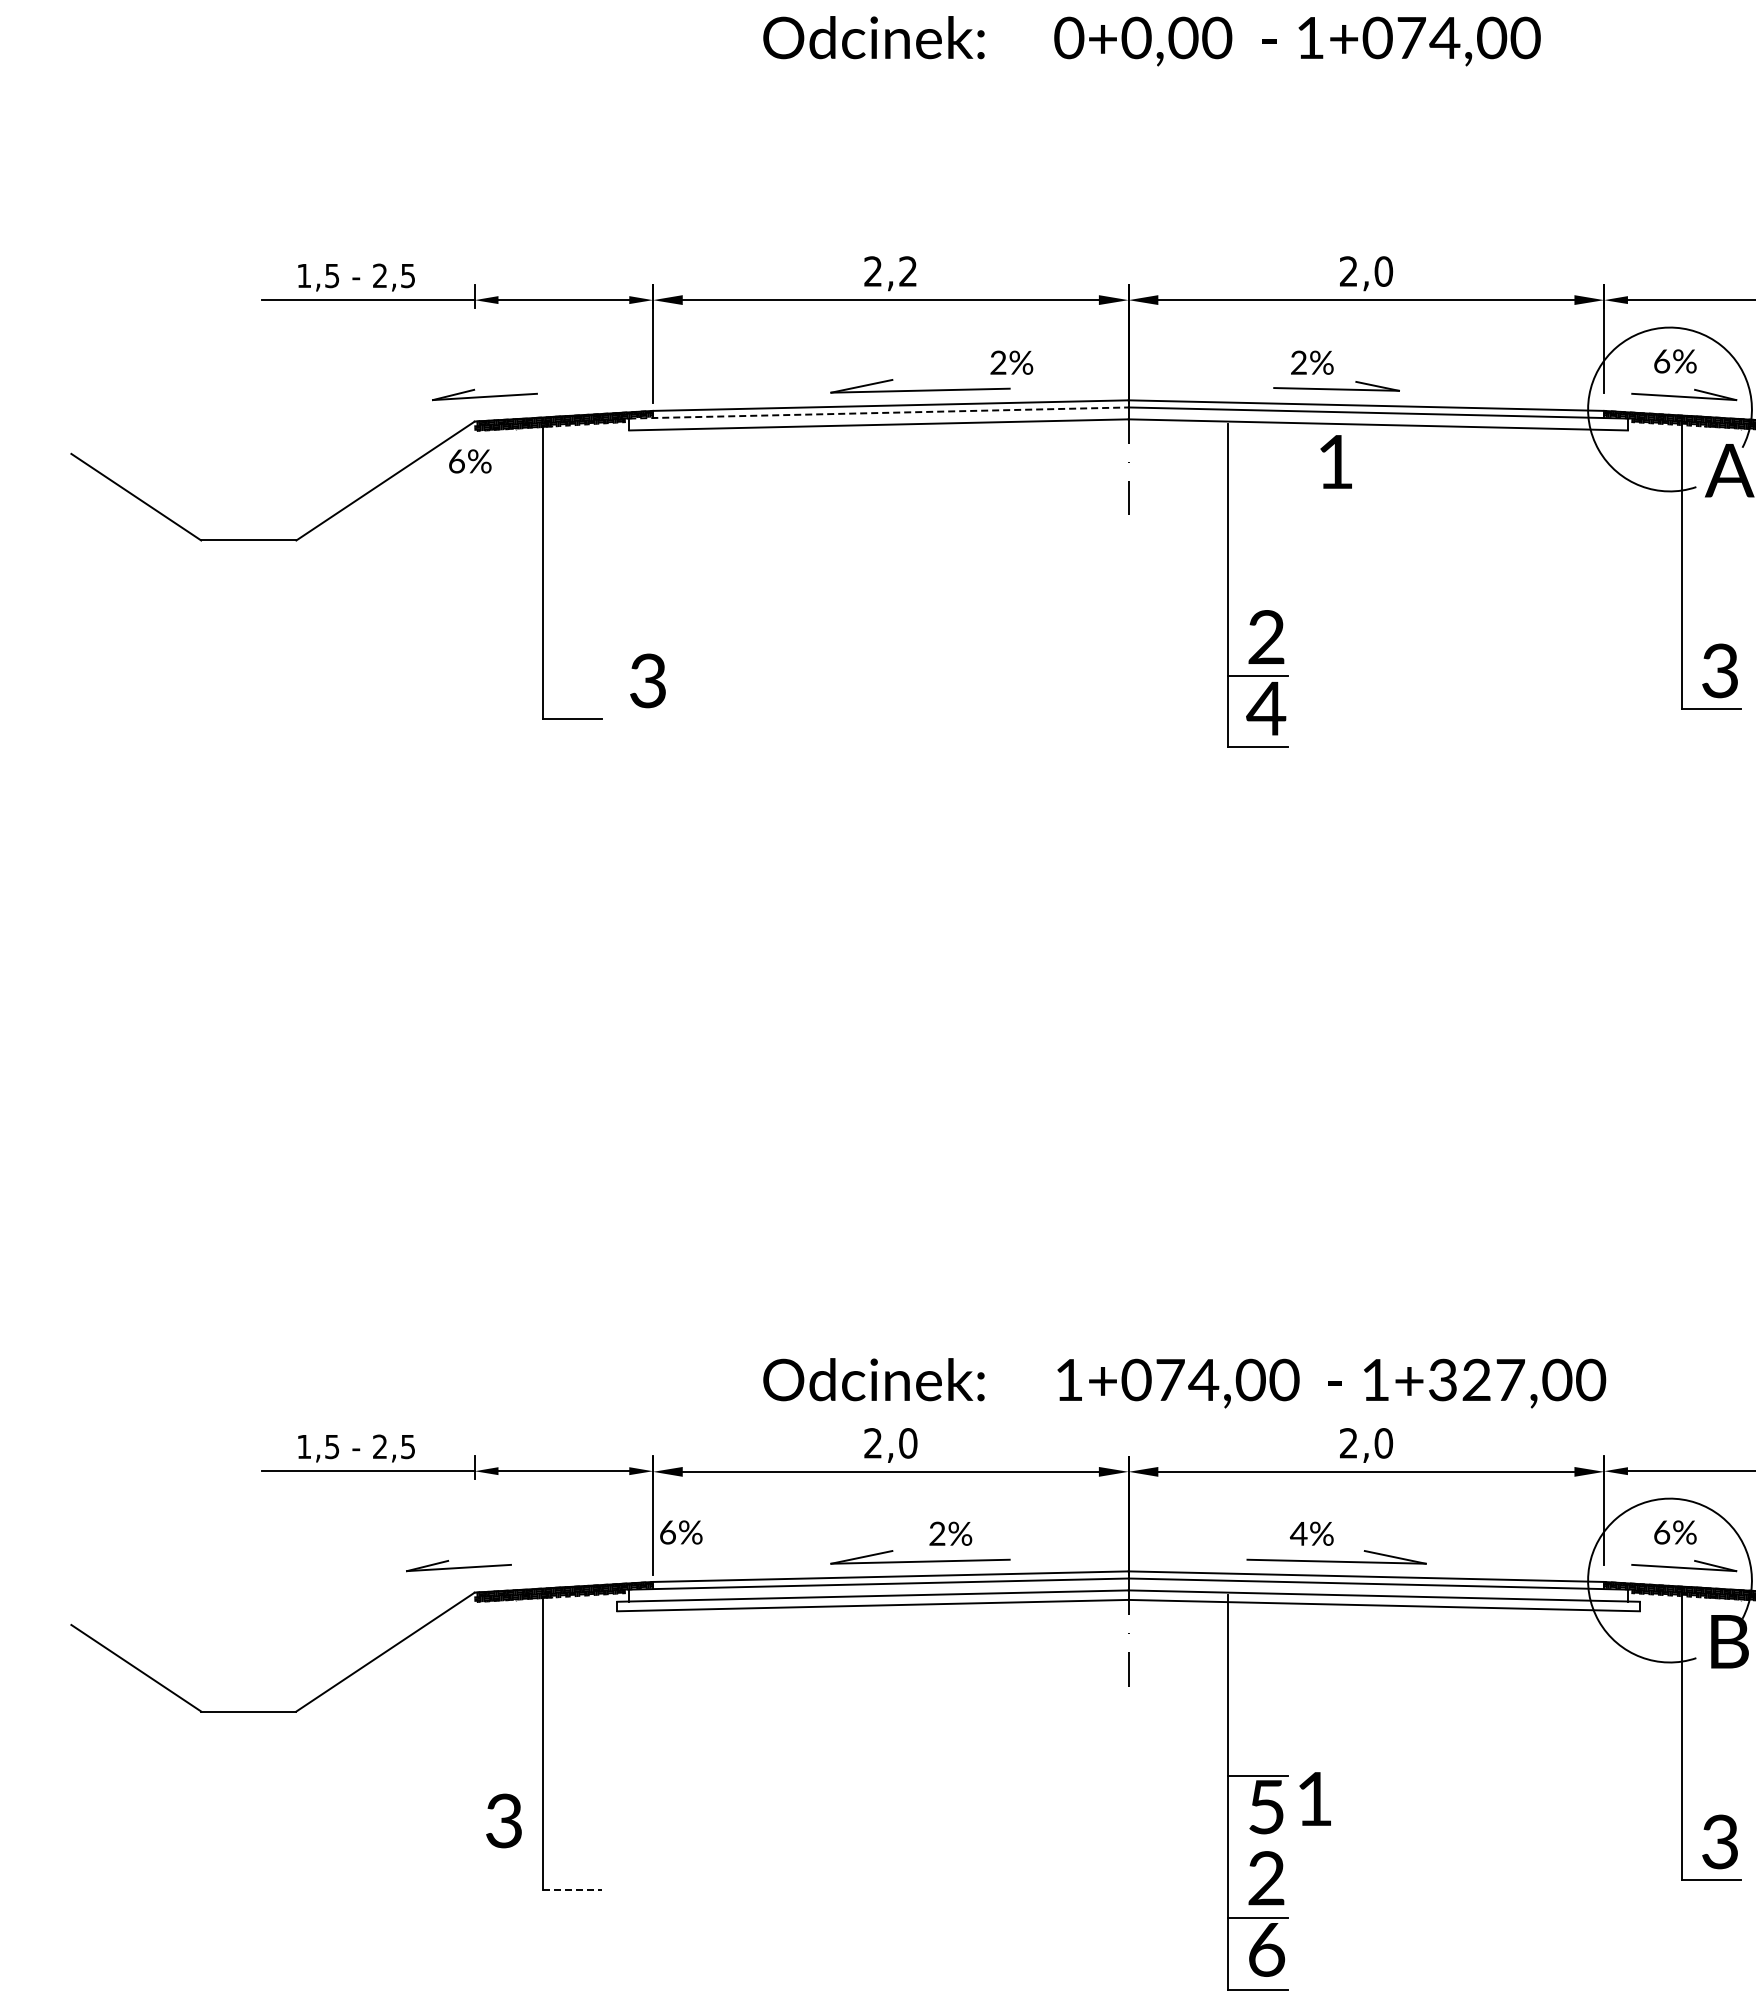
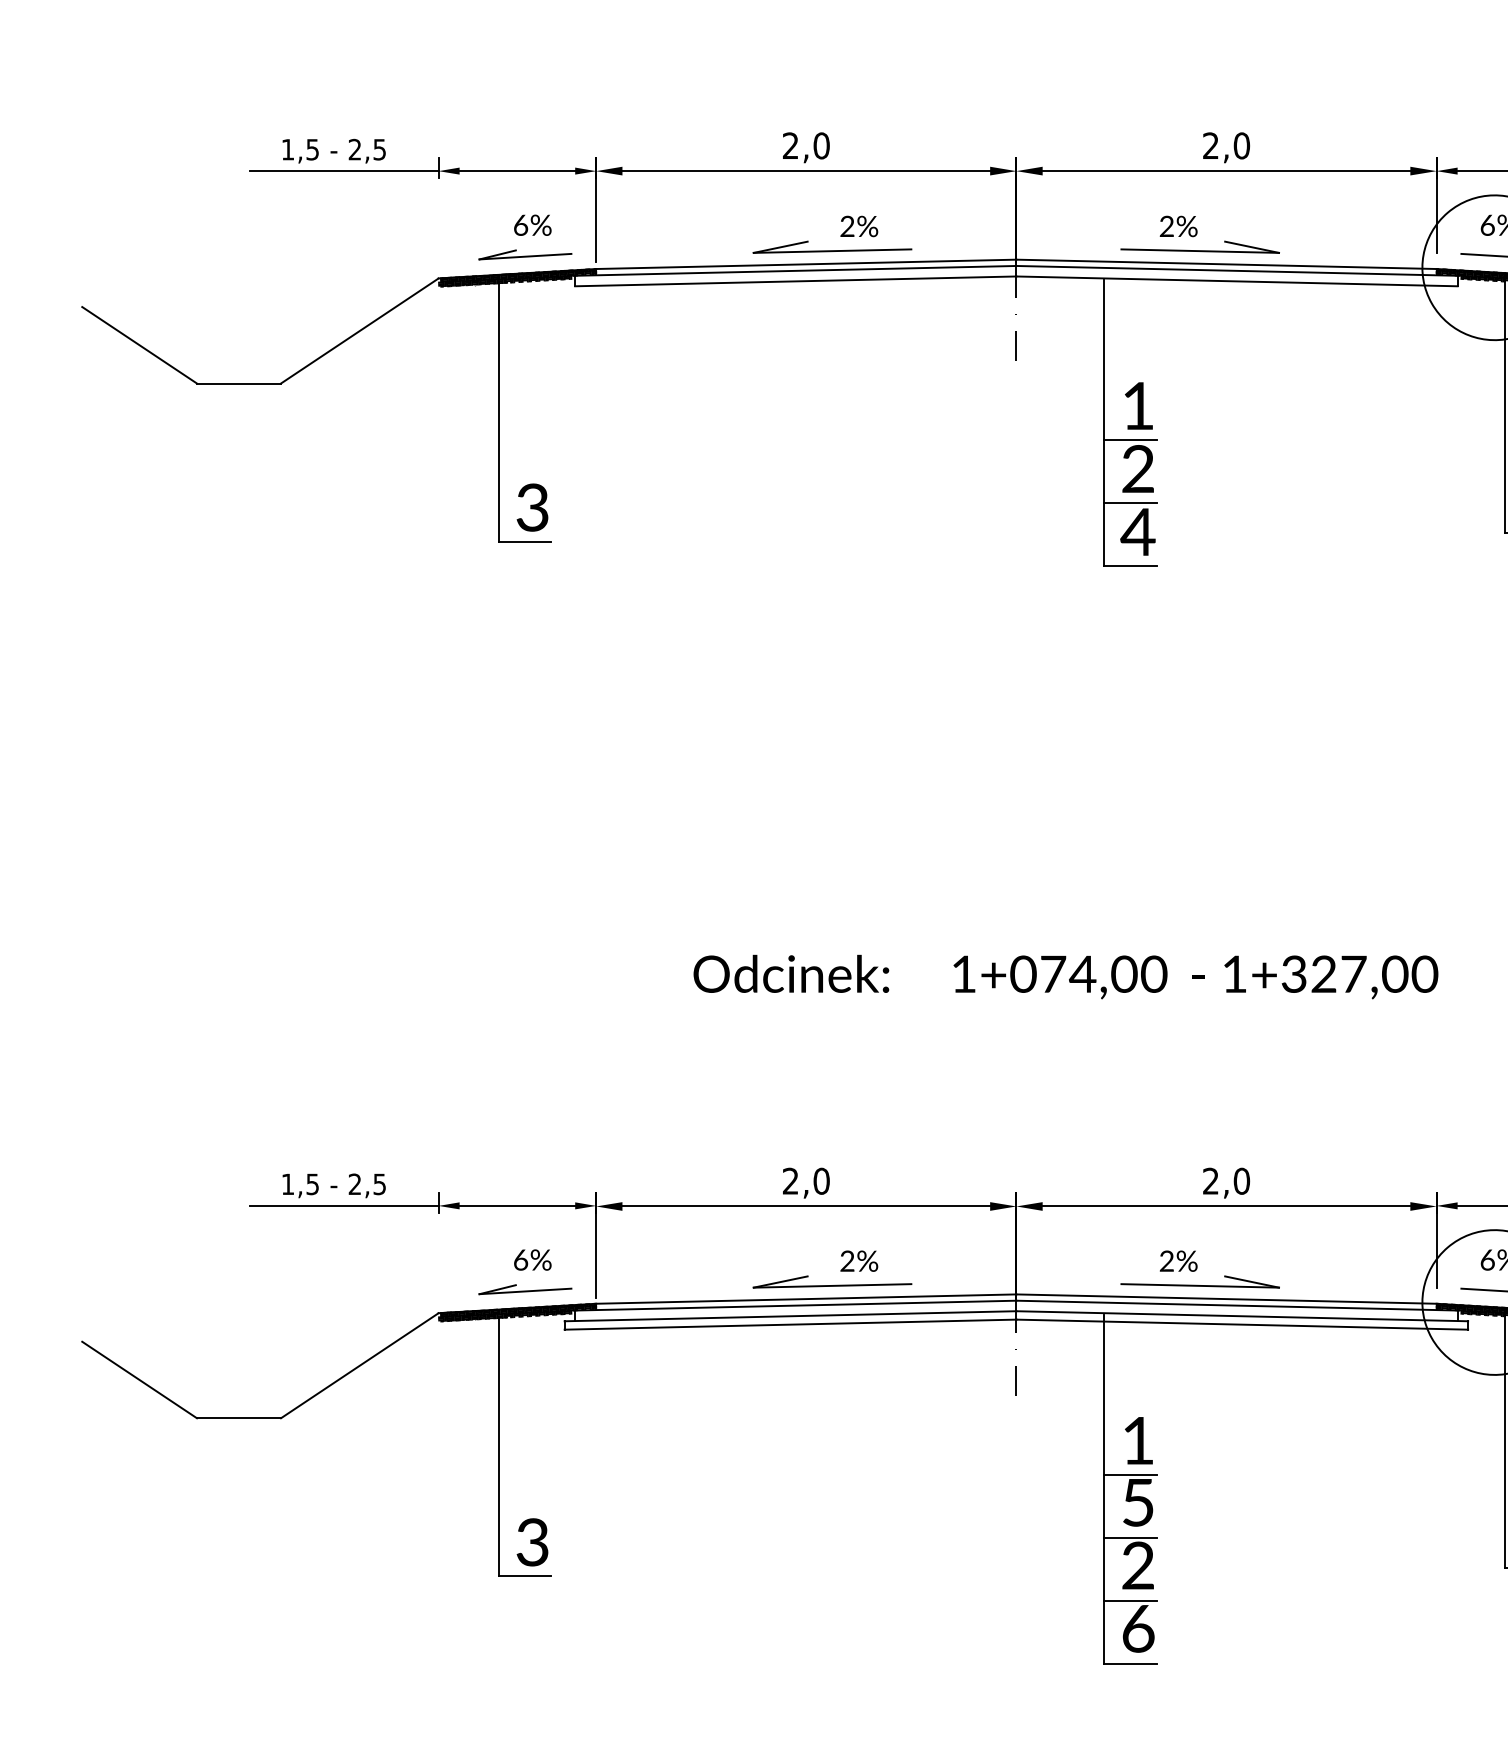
text: (908, 271) -> (821, 145), 2,2 -> 2,0
text: (1011, 362) -> (859, 226), moved
part: (1336, 386) -> (1200, 247), size x1.43
part: (484, 394) -> (525, 254), moved
line: (878, 413) -> (795, 271), dashed -> solid
text: (470, 461) -> (532, 225), moved
text: (1335, 461) -> (1138, 405), moved
line: (1257, 604) -> (1130, 440), added
text: (647, 680) -> (532, 507), moved
text: (1184, 1383) -> (1065, 977), moved
text: (681, 1532) -> (532, 1260), moved
text: (1298, 1533) -> (1166, 1260), 4% -> 2%
part: (458, 1566) -> (525, 1290), moved
text: (1314, 1798) -> (1138, 1440), moved
text: (503, 1820) -> (532, 1541), moved
line: (1257, 1846) -> (1130, 1537), added
line: (572, 1890) -> (525, 1576), dashed -> solid

